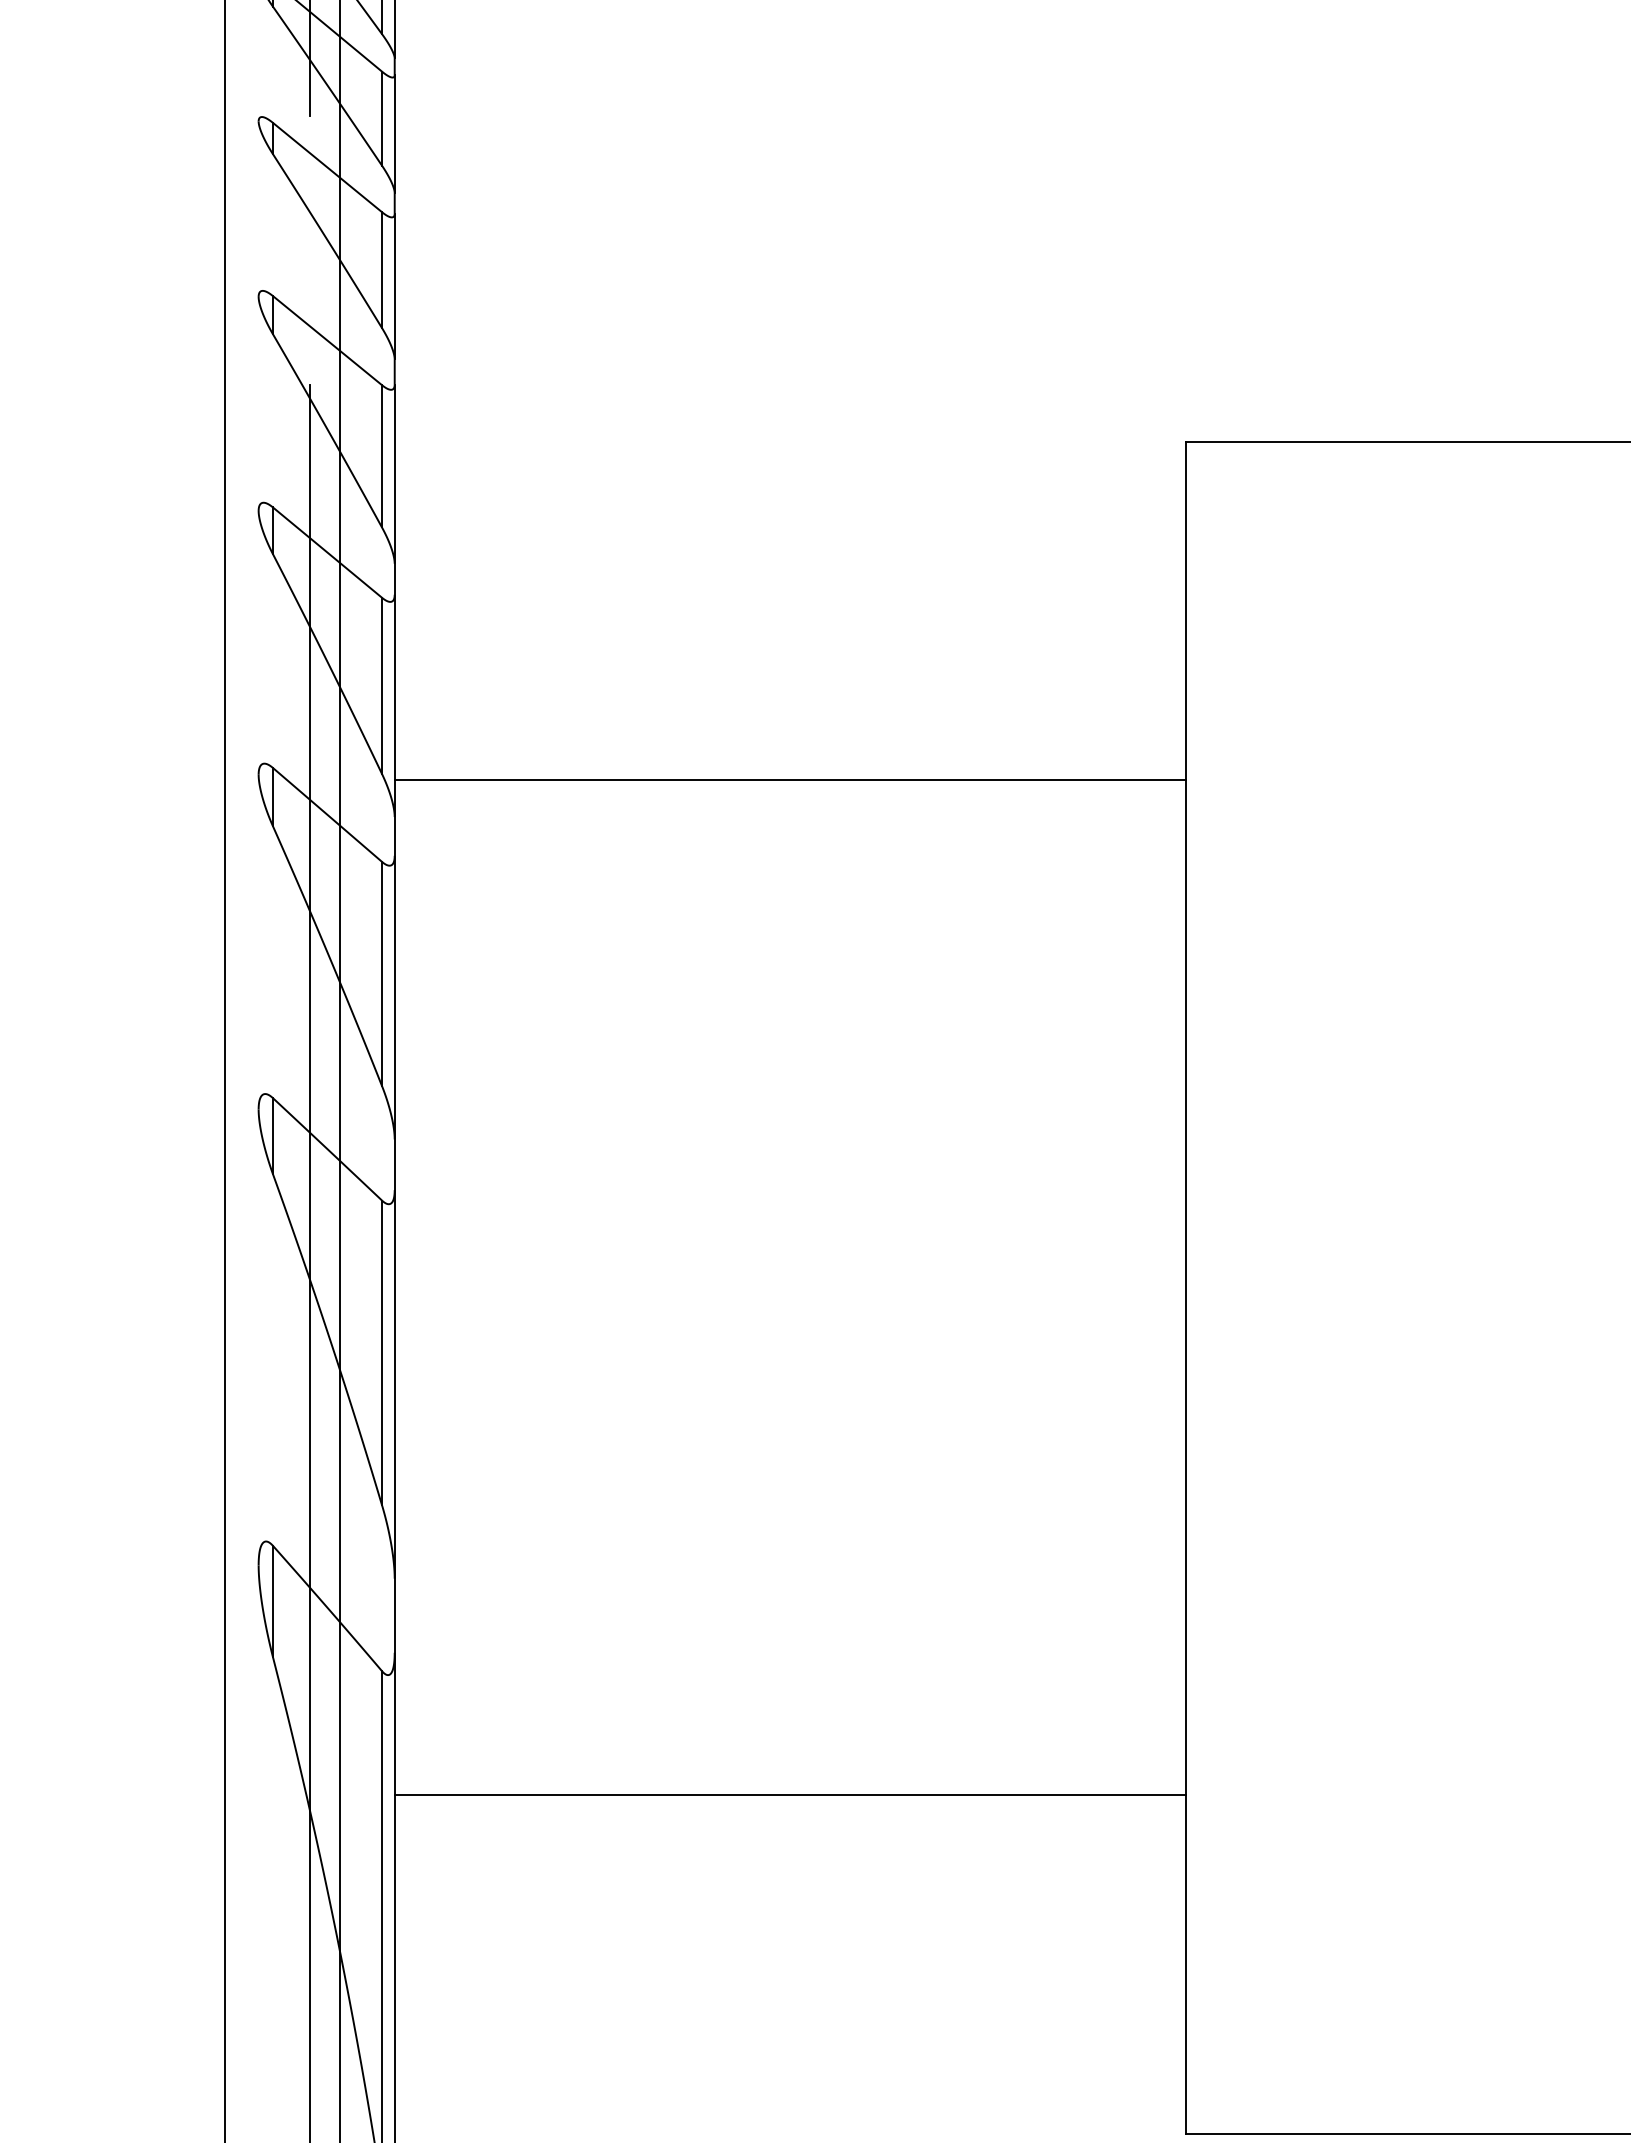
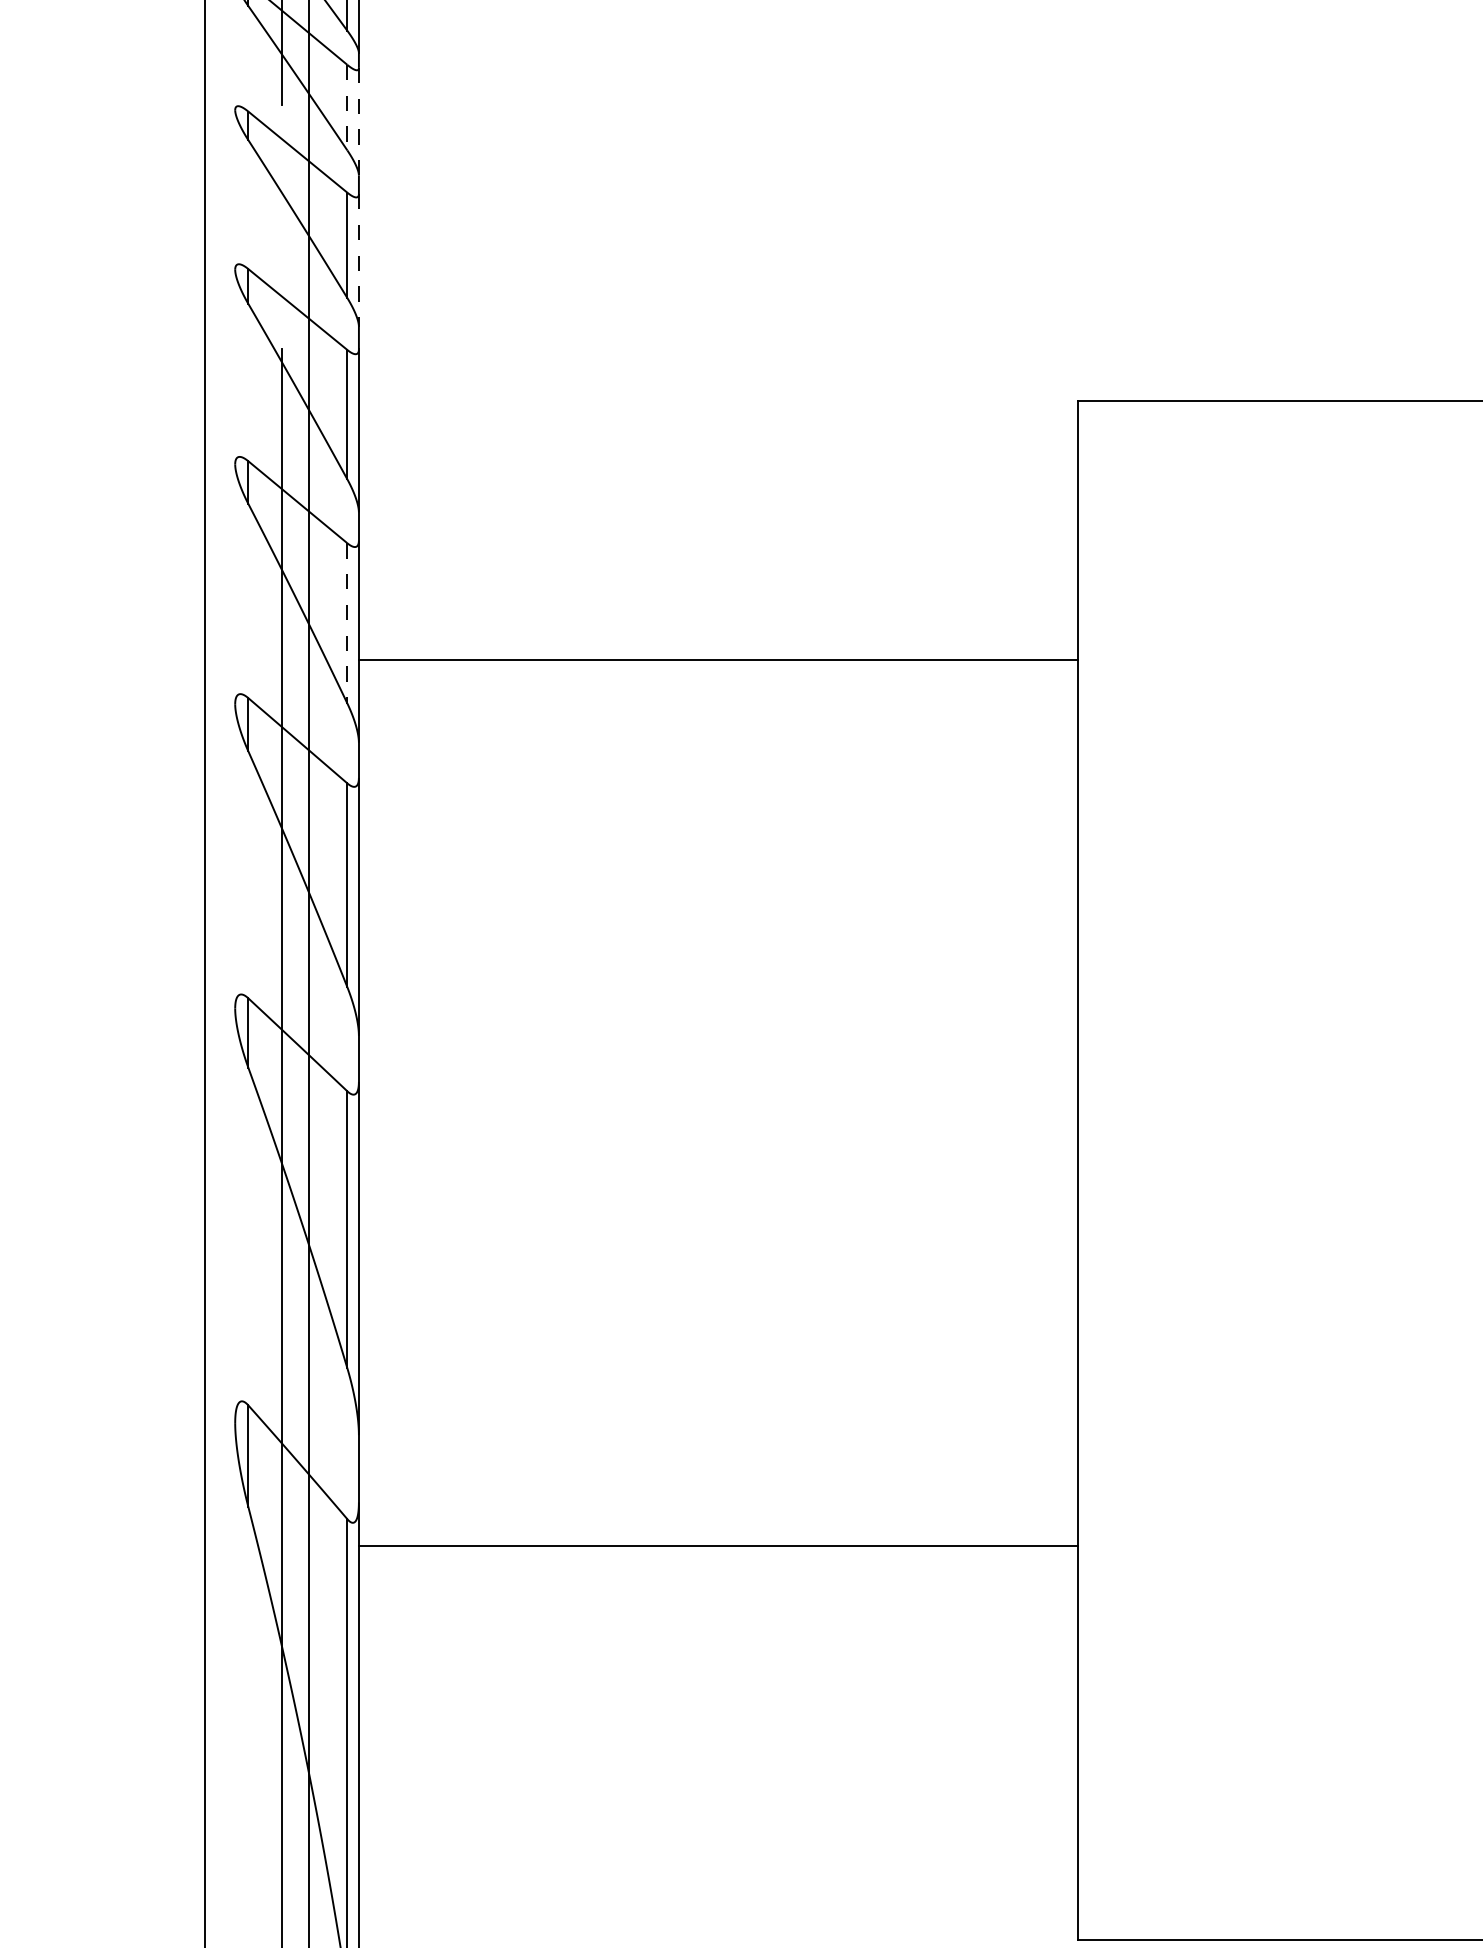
line: (382, 119) -> (347, 108), solid -> dashed
line: (394, 134) -> (358, 122), solid -> dashed
line: (394, 286) -> (358, 260), solid -> dashed
line: (382, 686) -> (347, 623), solid -> dashed
line: (789, 780) -> (717, 660), moved
line: (789, 1795) -> (717, 1545), moved

